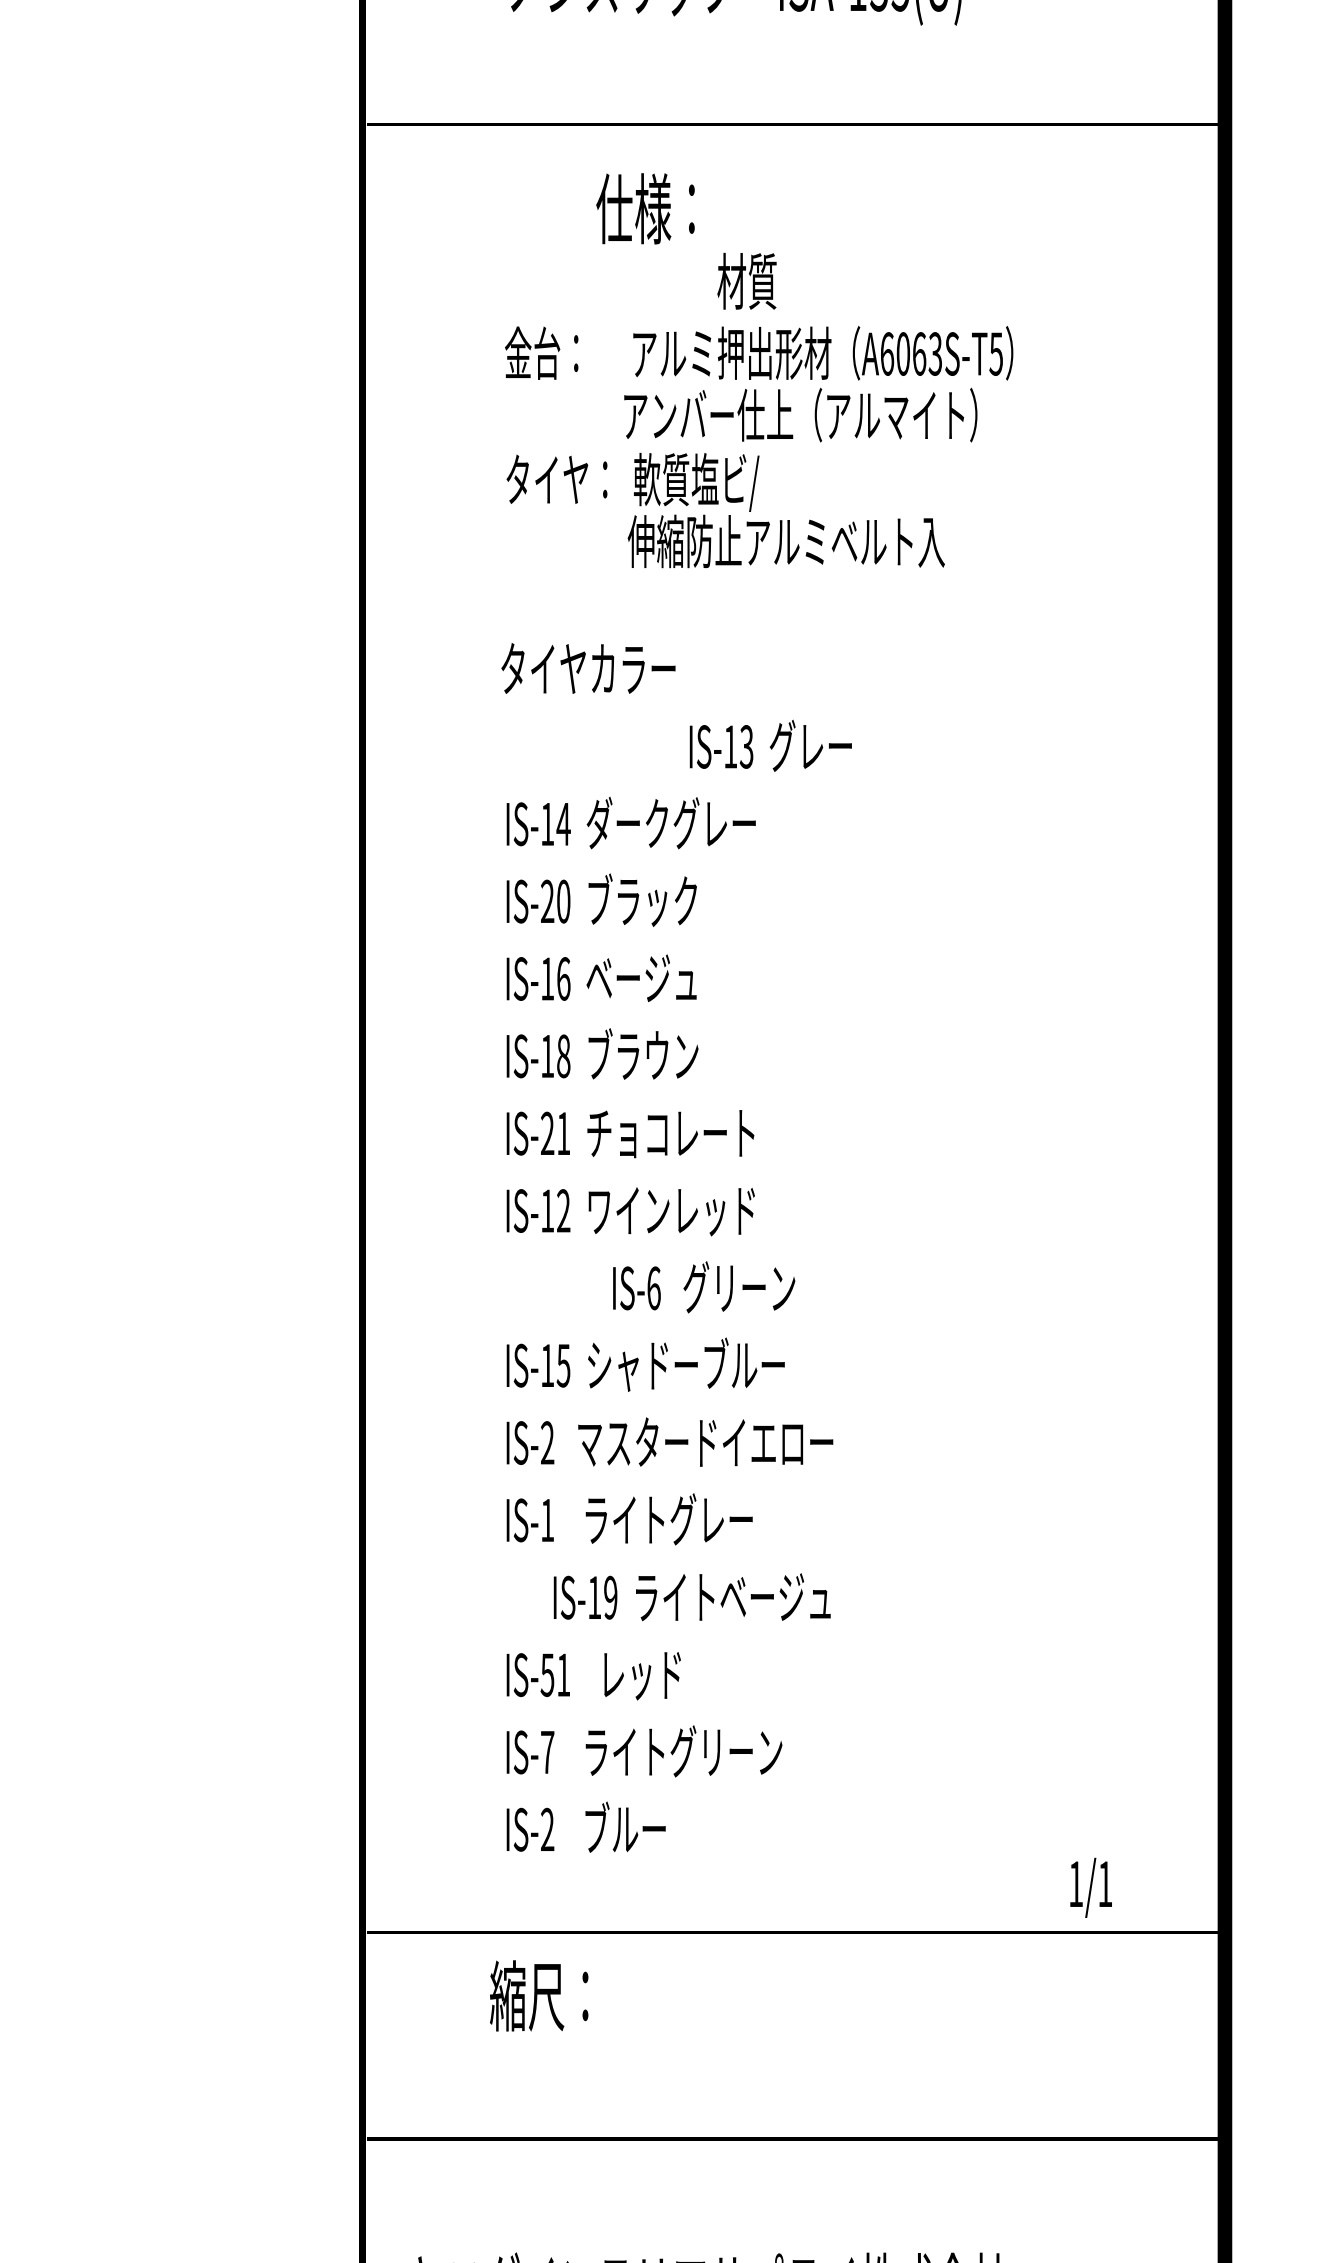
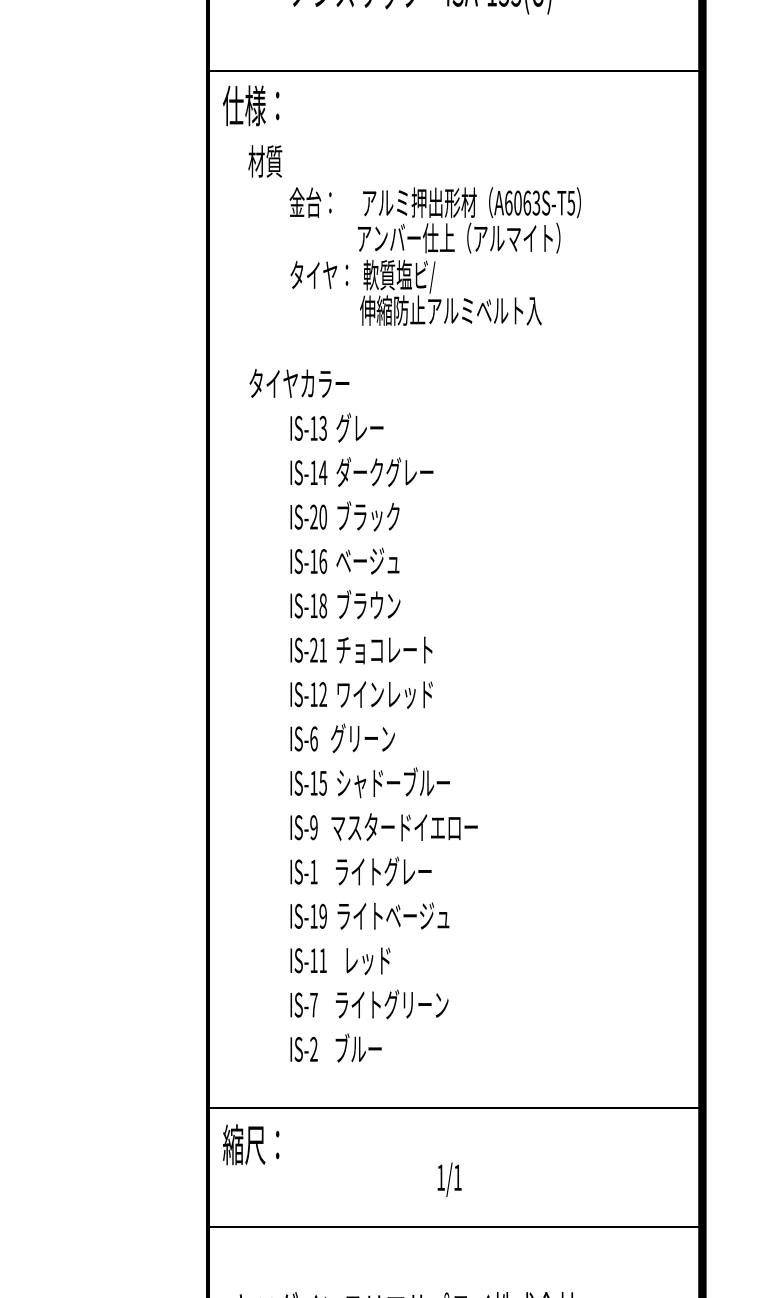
text: (646, 208) -> (251, 105), moved
text: (747, 281) -> (265, 161), moved
text: (588, 668) -> (299, 383), moved
text: (769, 745) -> (336, 427), moved
text: (703, 1287) -> (342, 738), moved
text: (546, 1442) -> (313, 827), IS-2 -> IS-9
text: (691, 1596) -> (369, 915), moved
text: (546, 1674) -> (313, 960), IS-51 -> IS-11
text: (1090, 1887) -> (449, 1179), moved
text: (539, 1995) -> (251, 1144), moved

